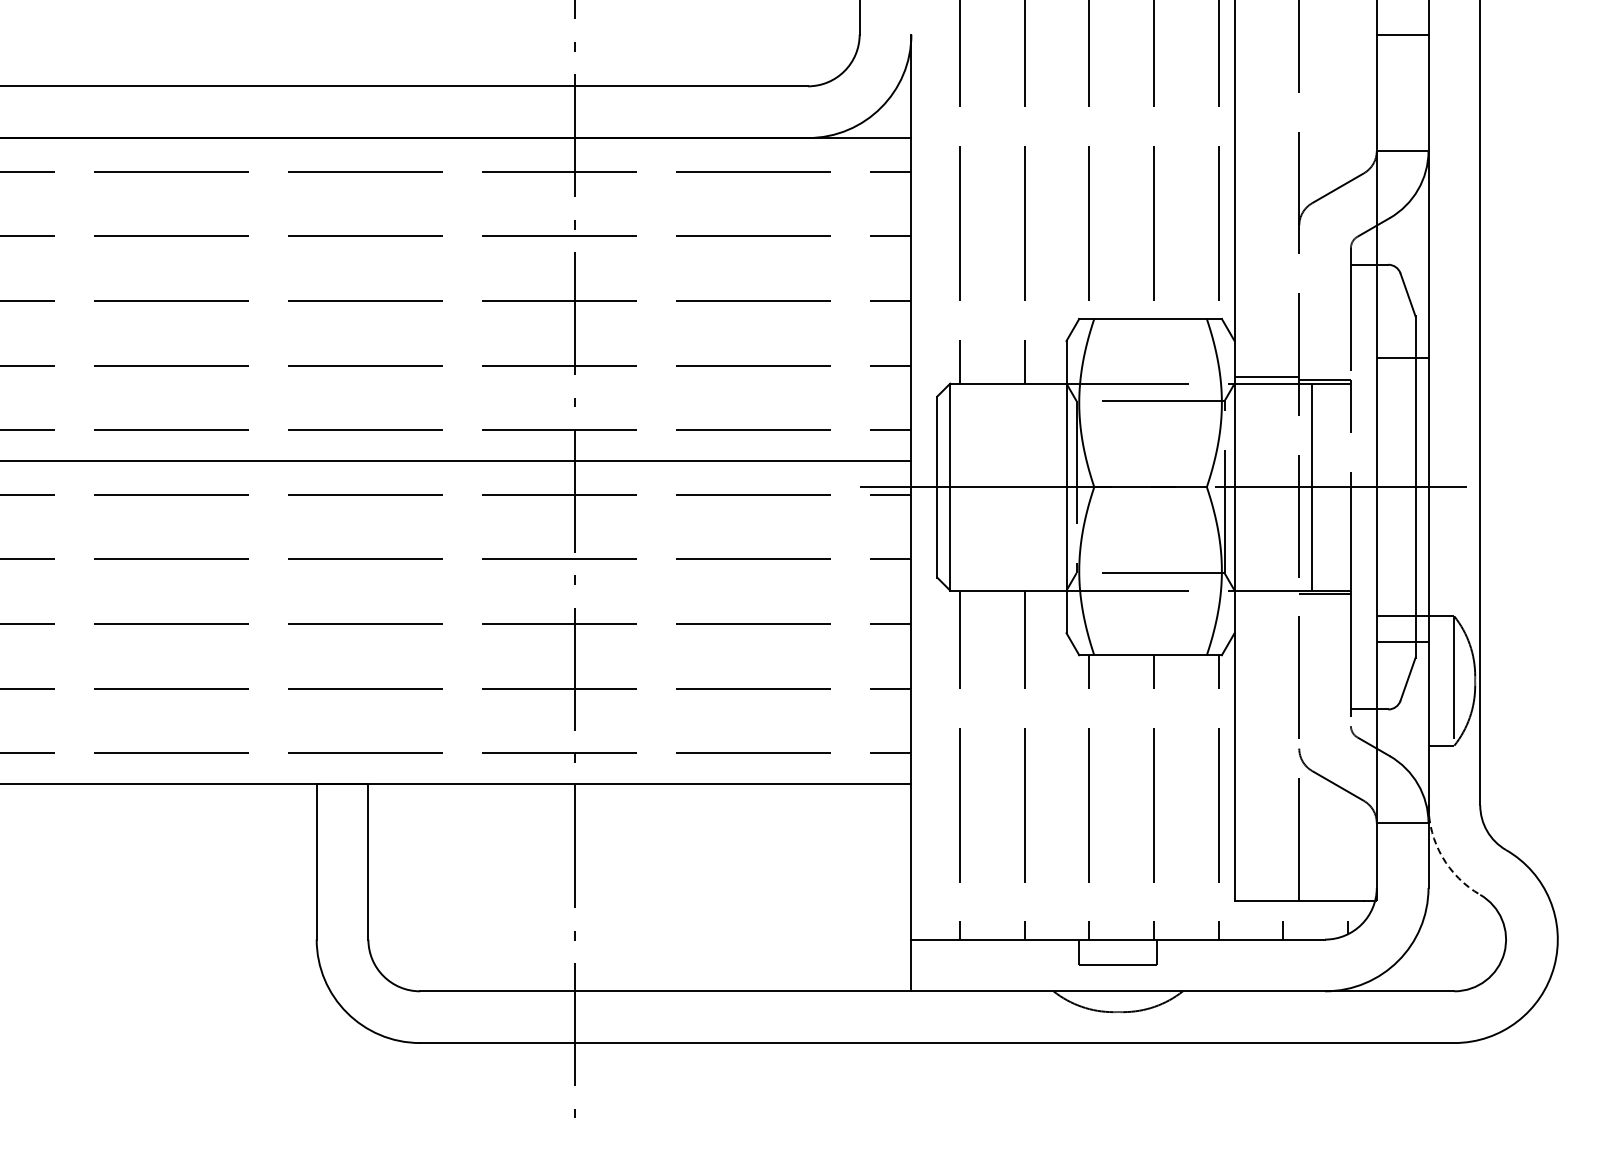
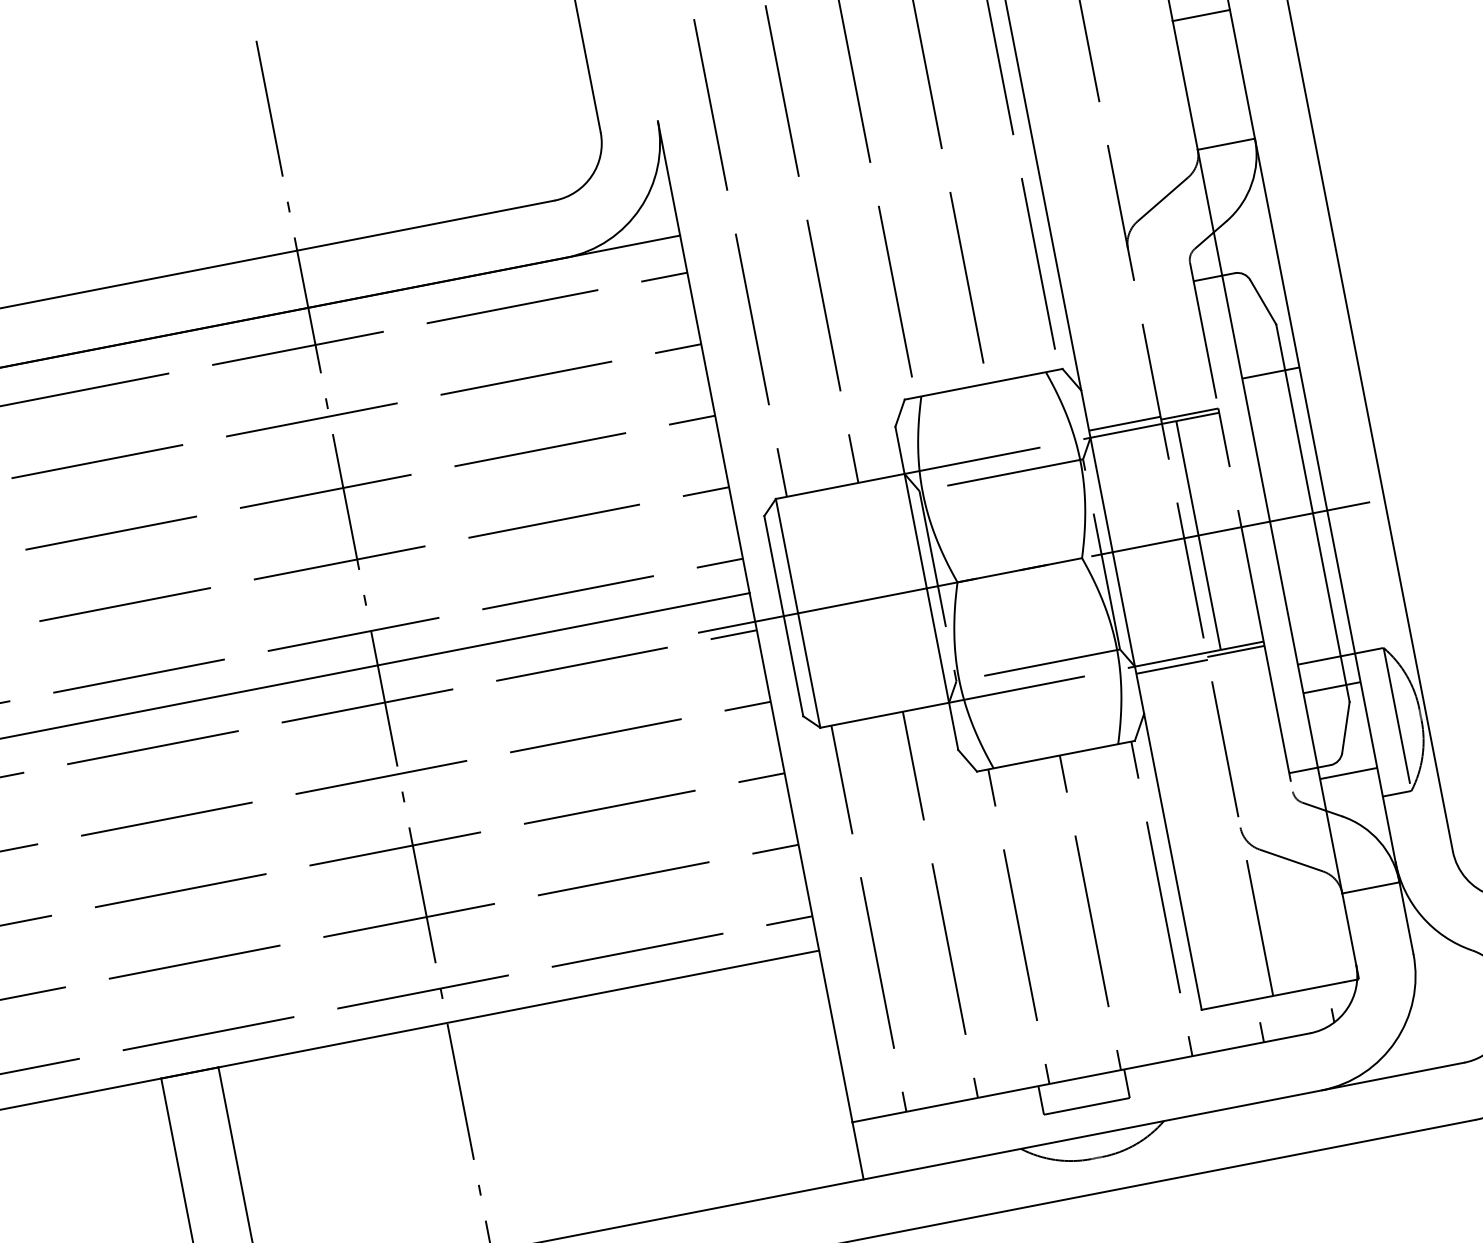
line: (1266, 597) -> (1171, 667), added
line: (1402, 719) -> (1348, 773), added
arc: (1442, 856) -> (1422, 916), dashed -> solid

